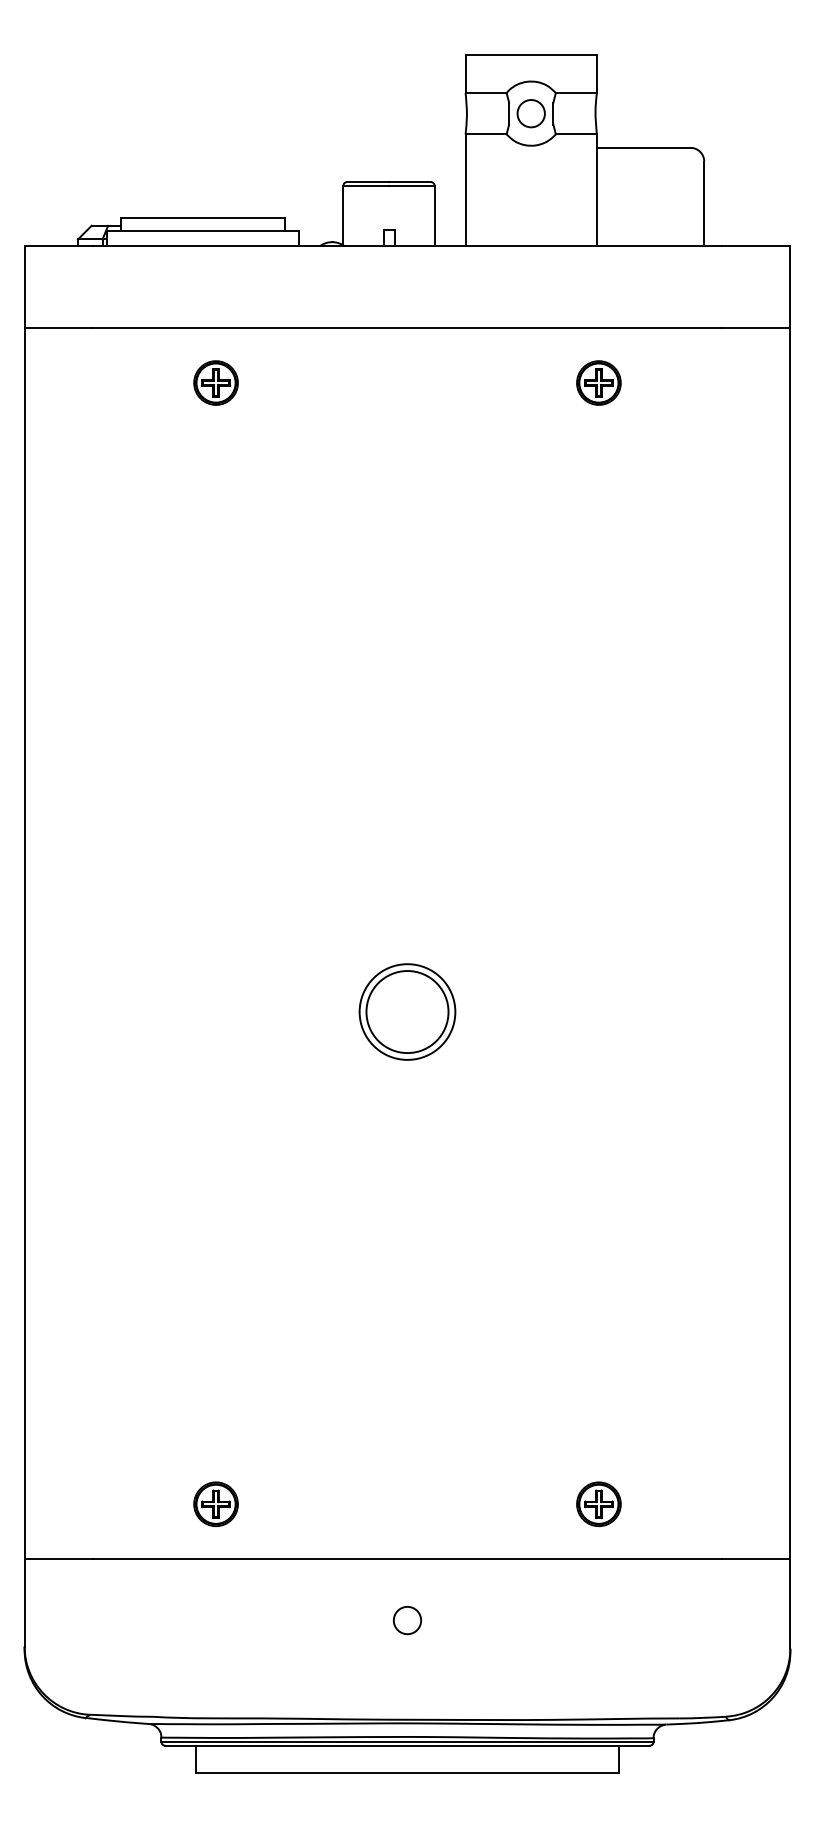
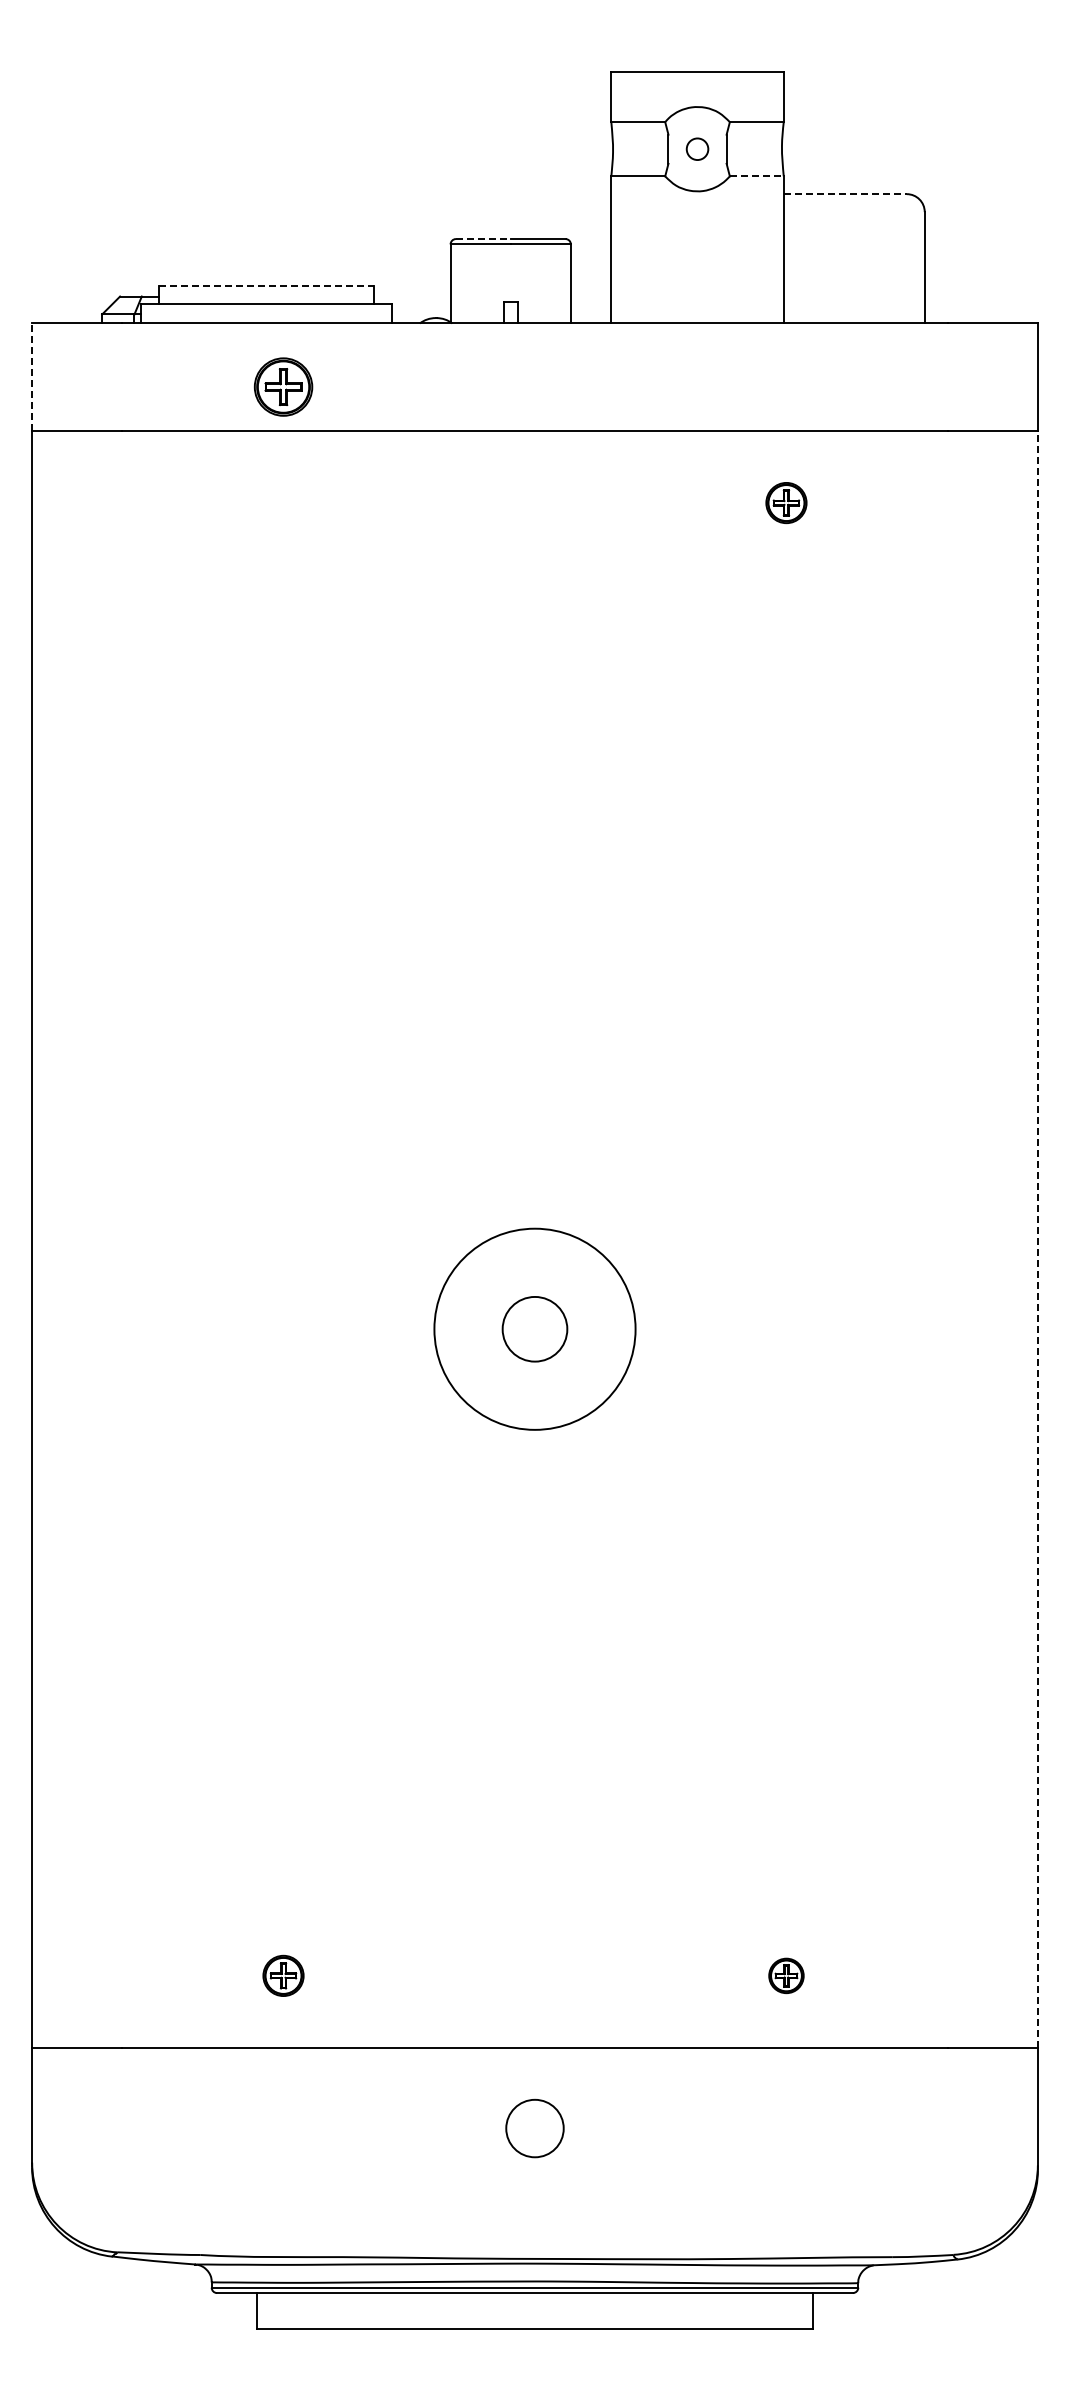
circle: (531, 113) -> (697, 149), size x0.6
line: (576, 134) -> (756, 176), solid -> dashed
line: (643, 148) -> (845, 194), solid -> dashed
line: (368, 182) -> (483, 239), solid -> dashed
line: (203, 217) -> (266, 285), solid -> dashed
line: (24, 287) -> (32, 377), solid -> dashed
part: (216, 382) -> (283, 386), moved
part: (598, 382) -> (786, 502), size x0.7
line: (790, 942) -> (1037, 1238), solid -> dashed
circle: (407, 1012) -> (534, 1329), size x0.6
circle: (407, 1012) -> (534, 1329), size x1.6
part: (216, 1504) -> (283, 1975), size x0.7
part: (598, 1504) -> (786, 1975), size x0.6
circle: (407, 1620) -> (534, 2128), size x1.6

